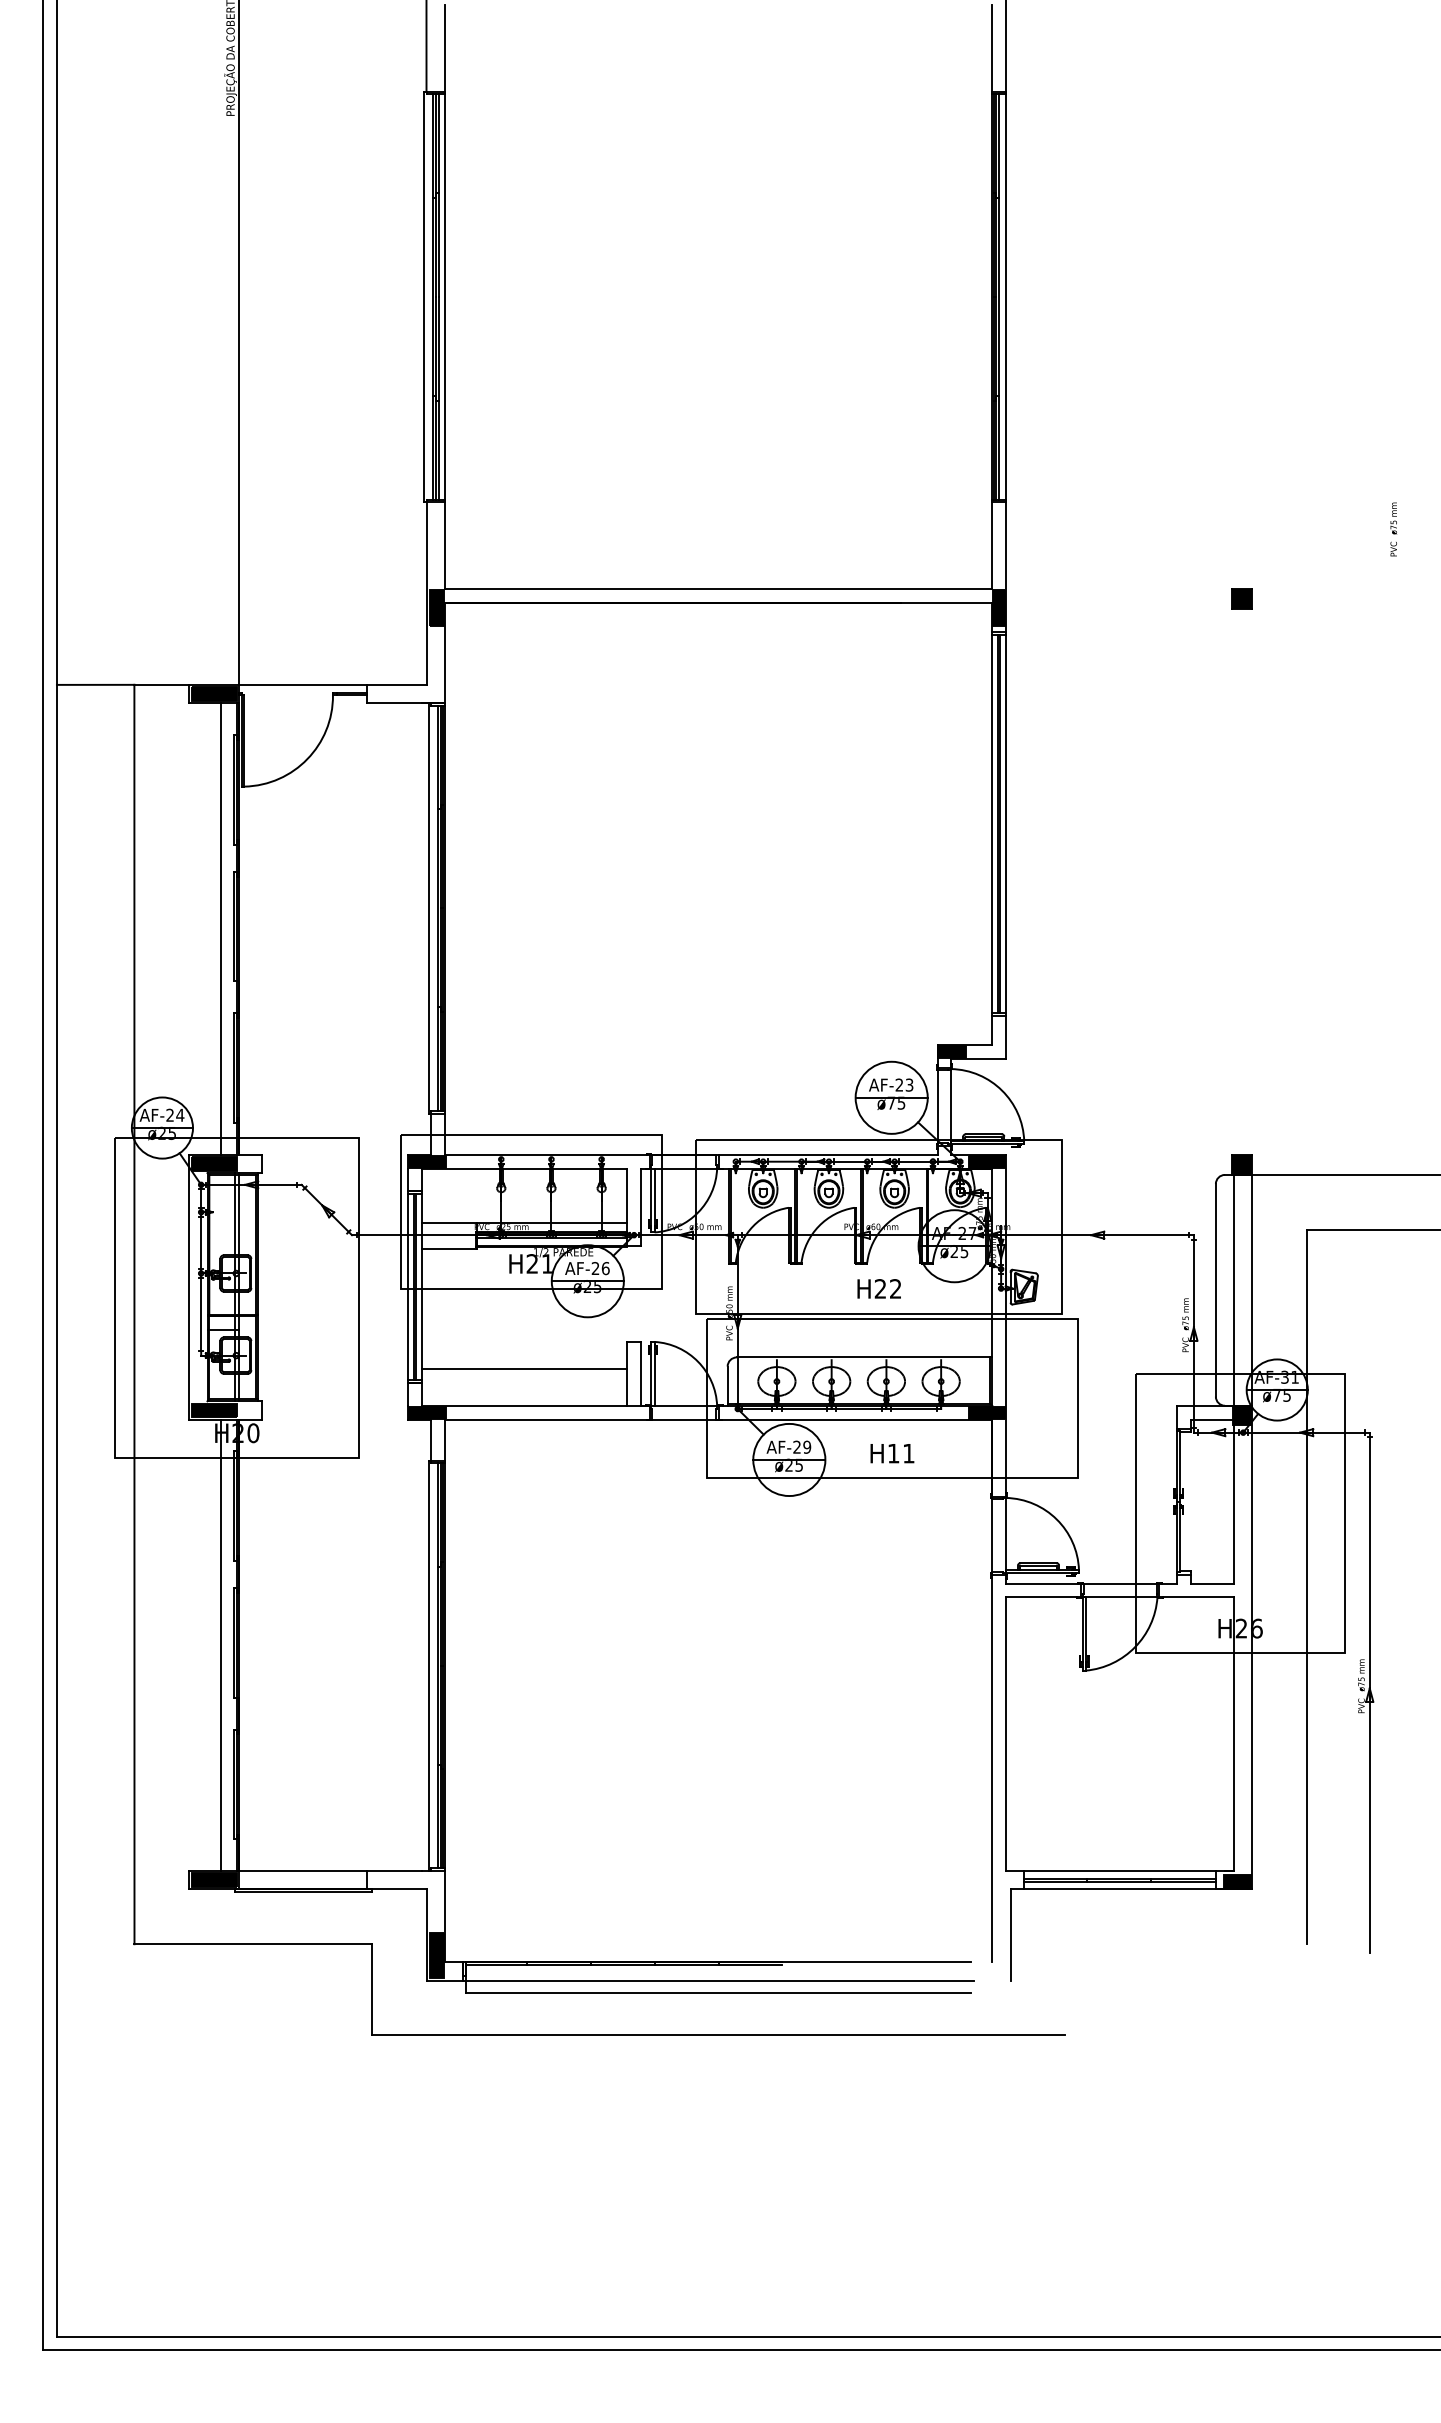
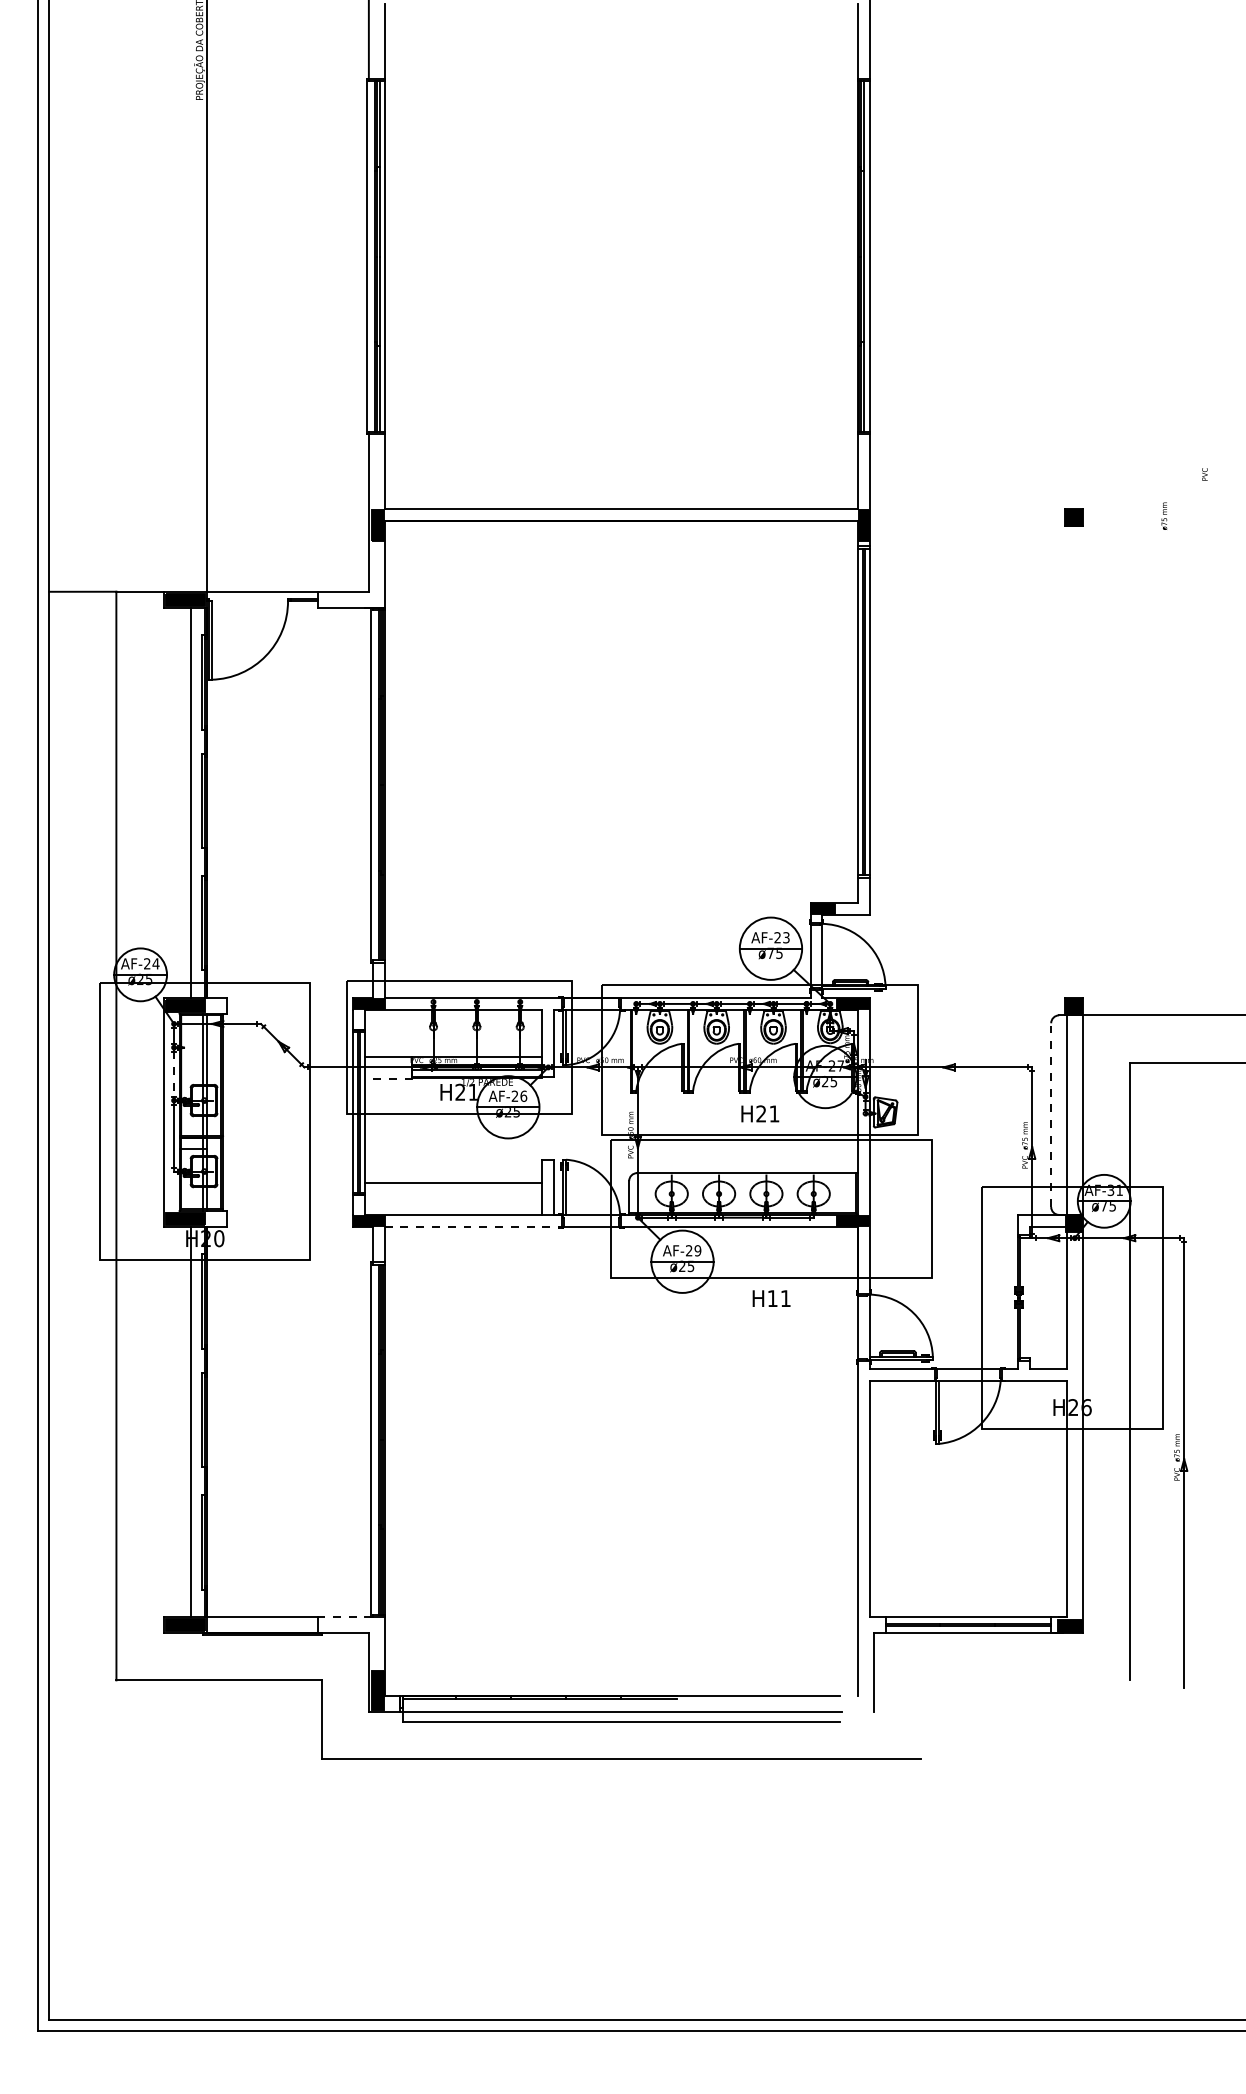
text: (1393, 518) -> (1164, 516), moved
line: (201, 1243) -> (174, 1074), solid -> dashed
line: (448, 1248) -> (387, 1078), solid -> dashed
text: (895, 1288) -> (774, 1113), H22 -> H21
line: (1215, 1289) -> (1050, 1114), solid -> dashed
line: (547, 1419) -> (473, 1226), solid -> dashed
text: (892, 1453) -> (771, 1298), moved
line: (395, 1871) -> (342, 1617), solid -> dashed

